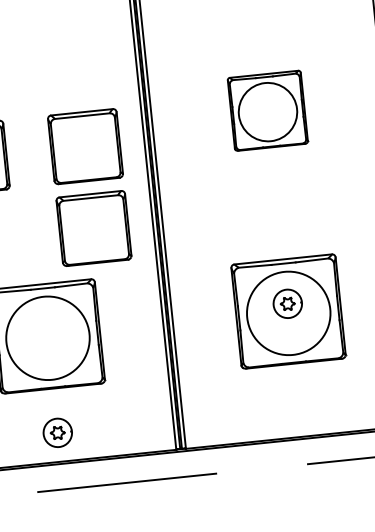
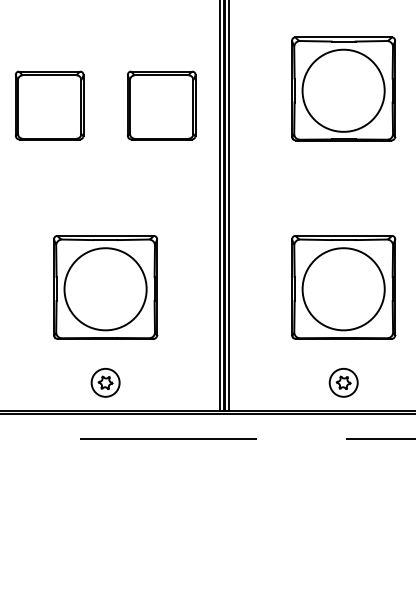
part: (267, 110) -> (343, 88), size x1.43
part: (93, 228) -> (161, 186), removed
part: (287, 303) -> (343, 382), moved

